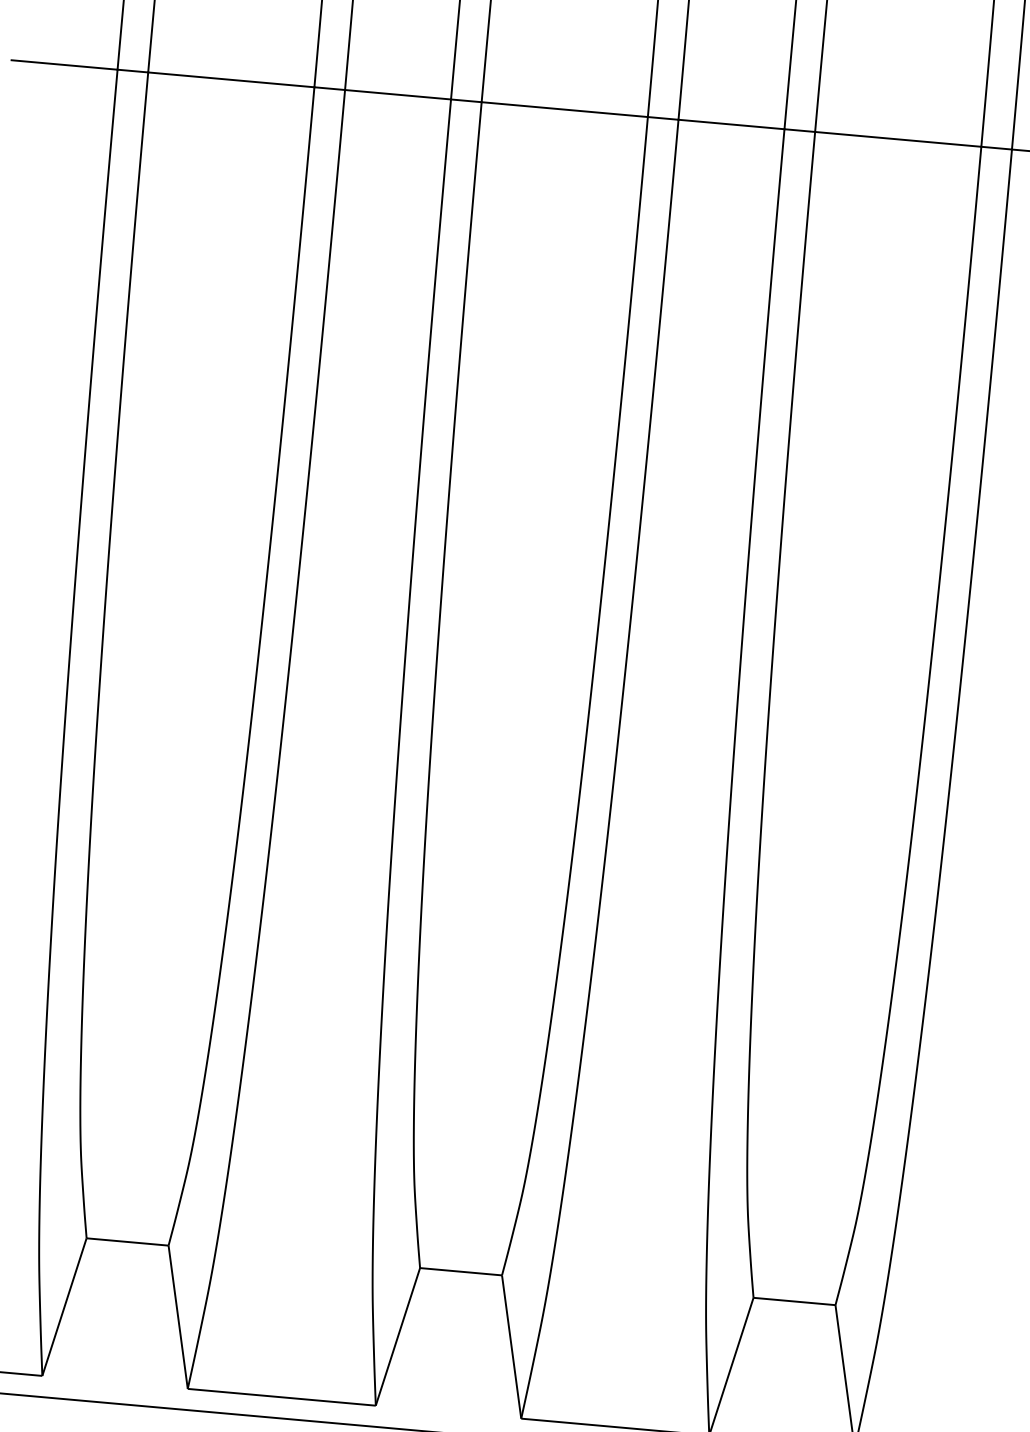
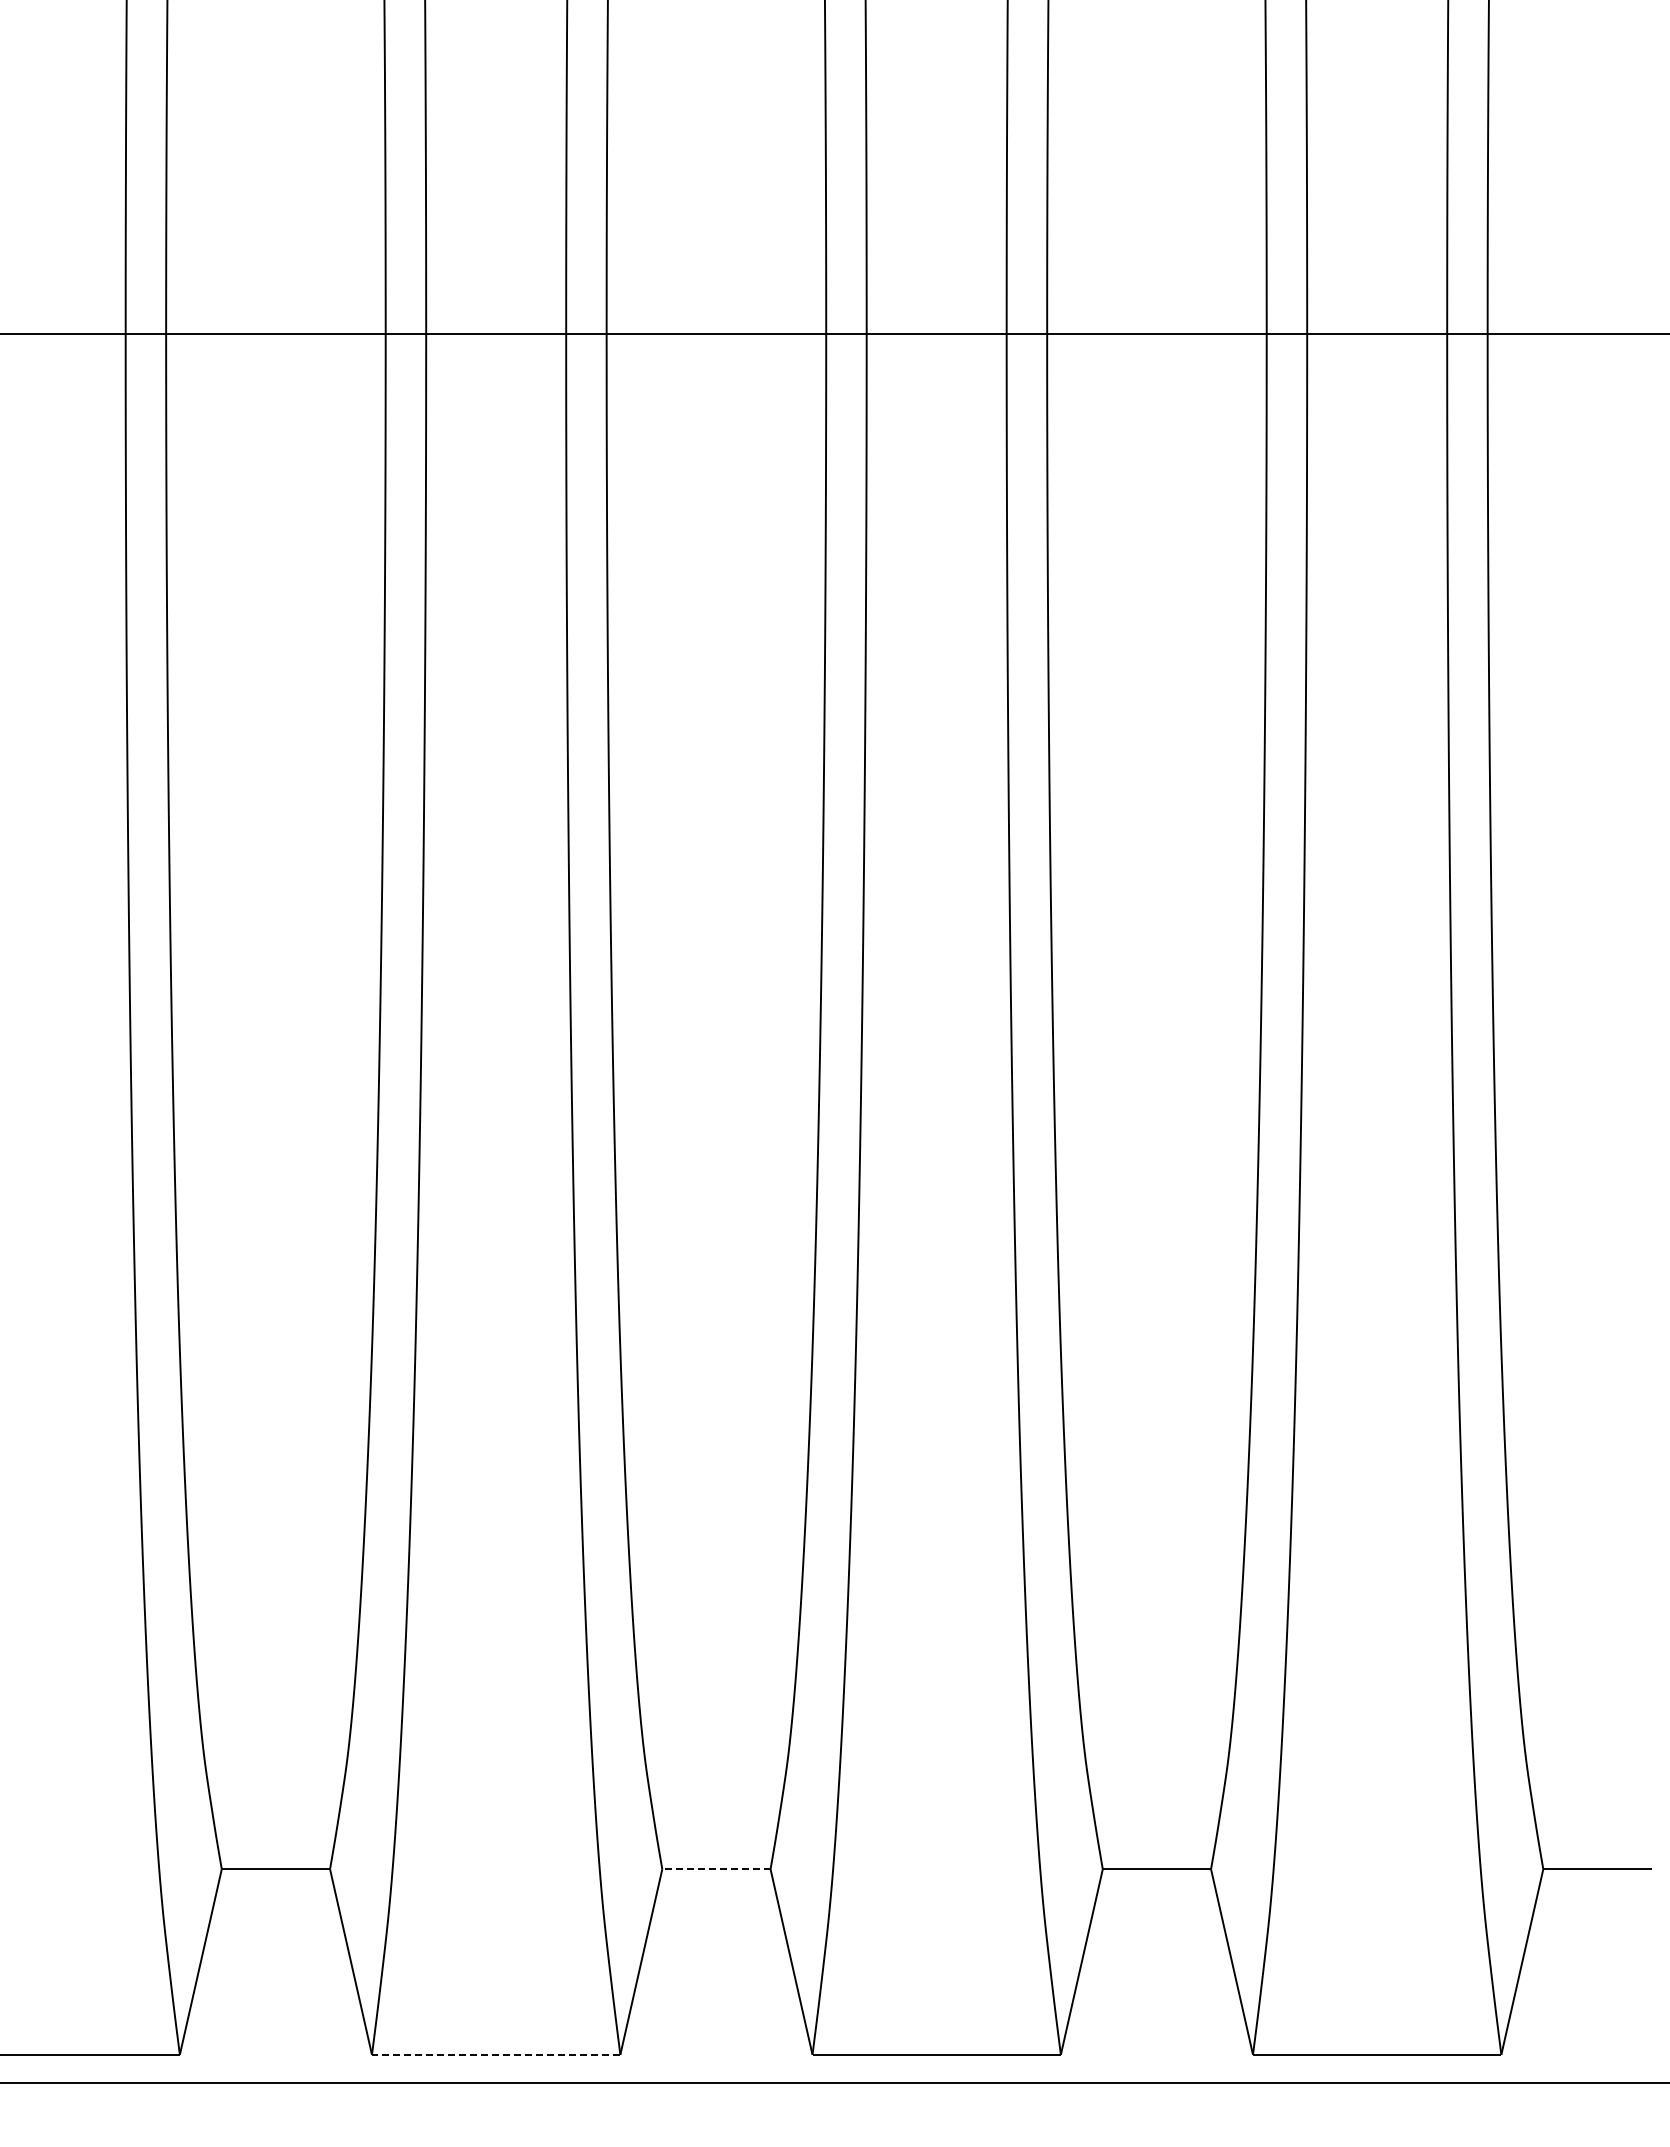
line: (460, 1271) -> (715, 1869), solid -> dashed
line: (282, 1397) -> (496, 2054), solid -> dashed

